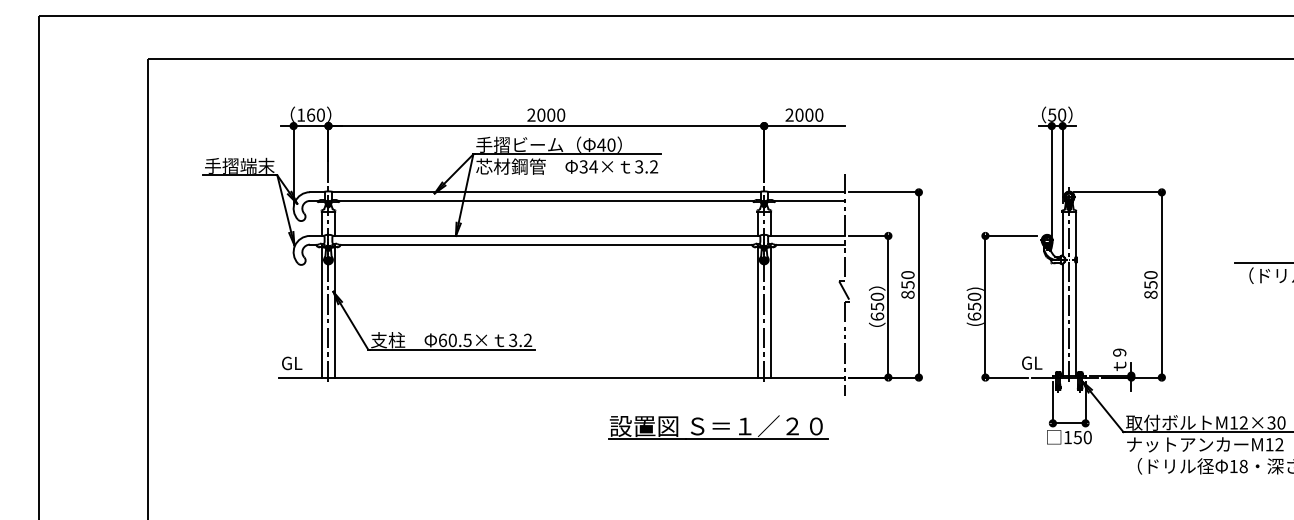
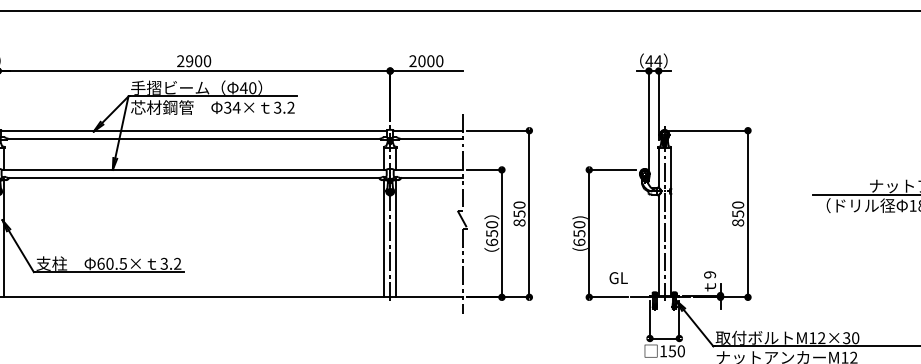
text: (541, 114) -> (189, 60), 2000 -> 2900
text: (1056, 114) -> (653, 60), 50 -> 44
text: (1032, 362) -> (618, 277), moved
part: (718, 427) -> (349, 342), removed

